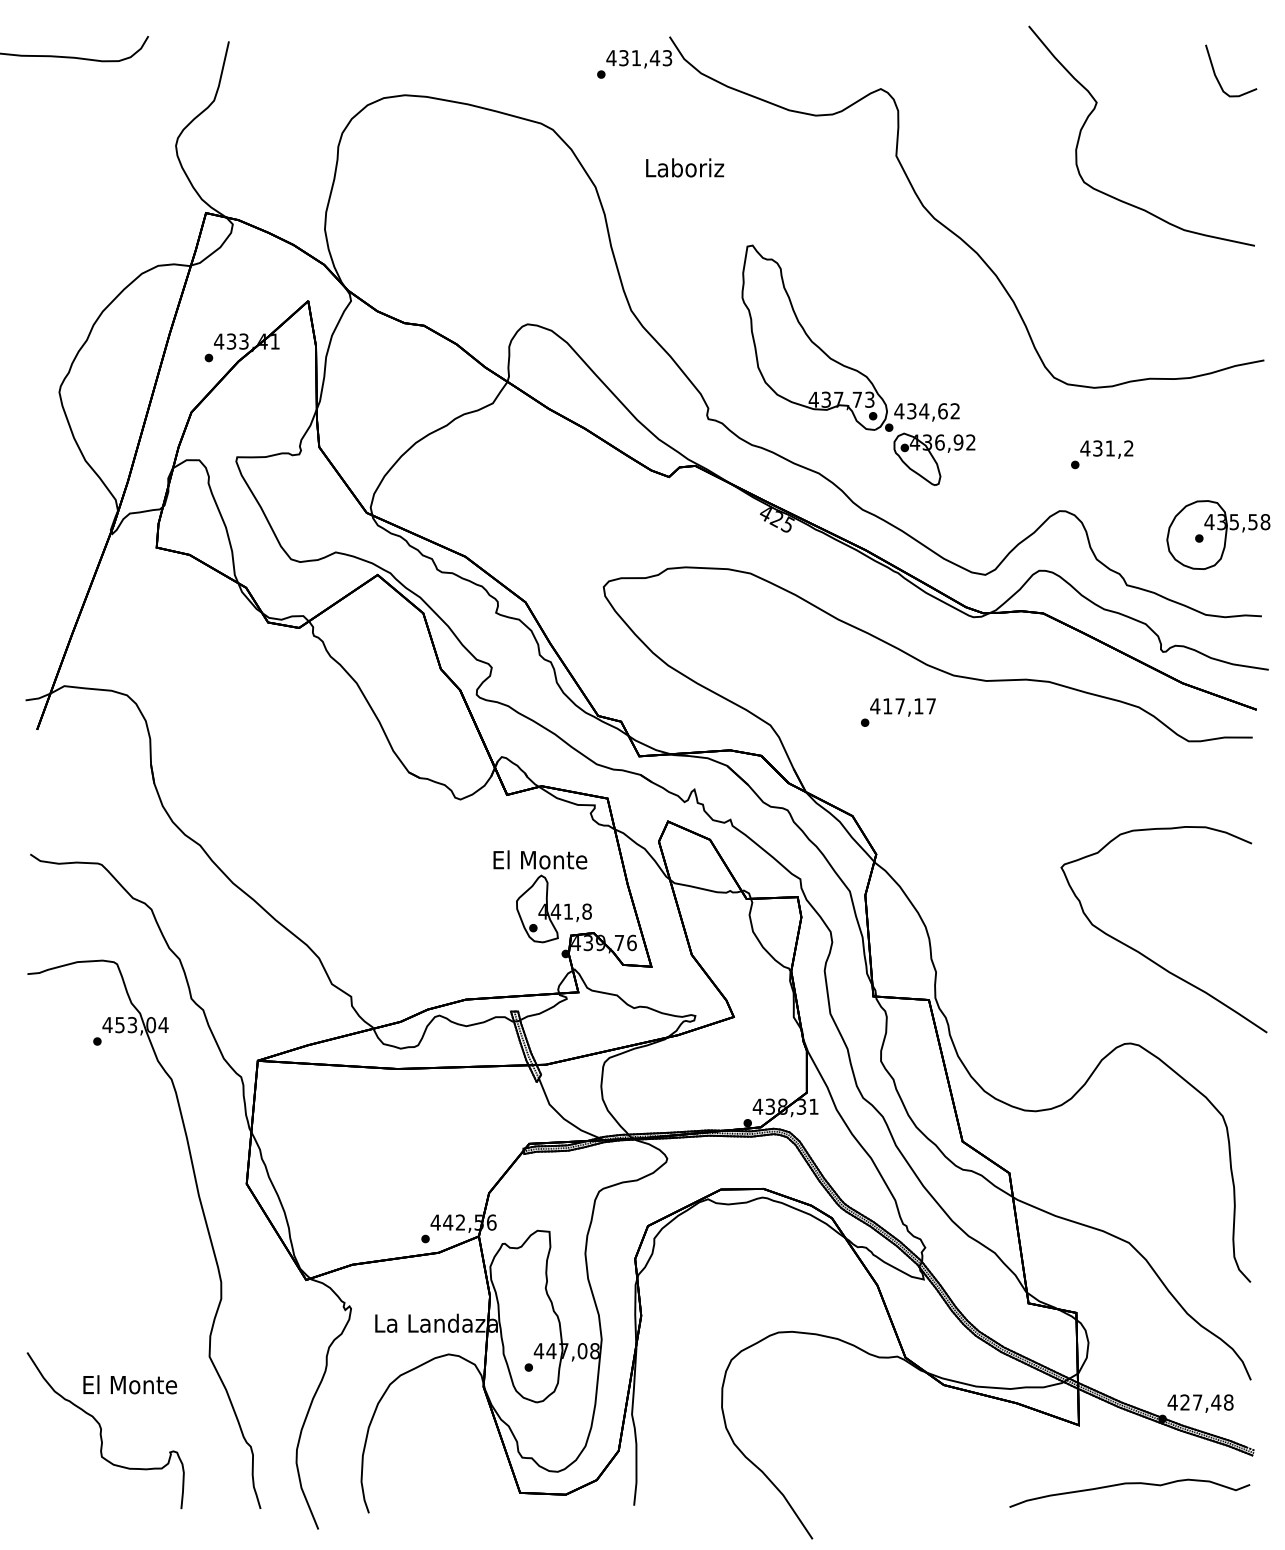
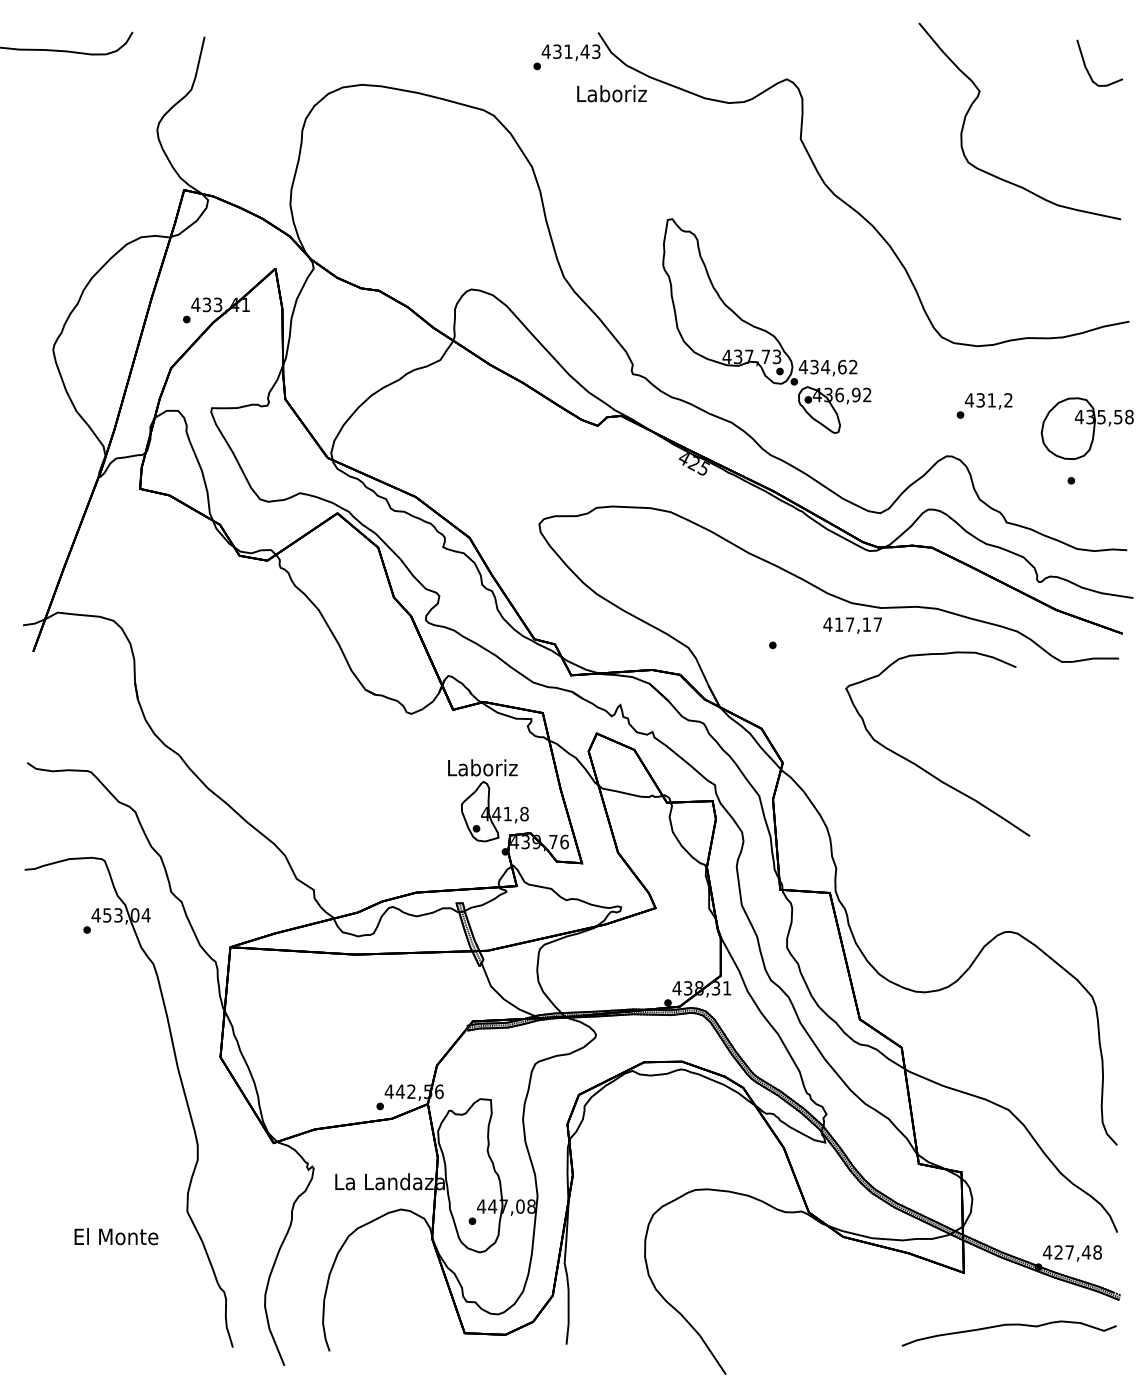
text: (684, 167) -> (611, 93), moved
part: (1217, 534) -> (1086, 428), moved
text: (902, 707) -> (852, 625), moved
text: (540, 859) -> (482, 767), El Monte -> Laboriz
part: (1144, 954) -> (920, 766), moved
part: (105, 1430) -> (94, 1277), removed

